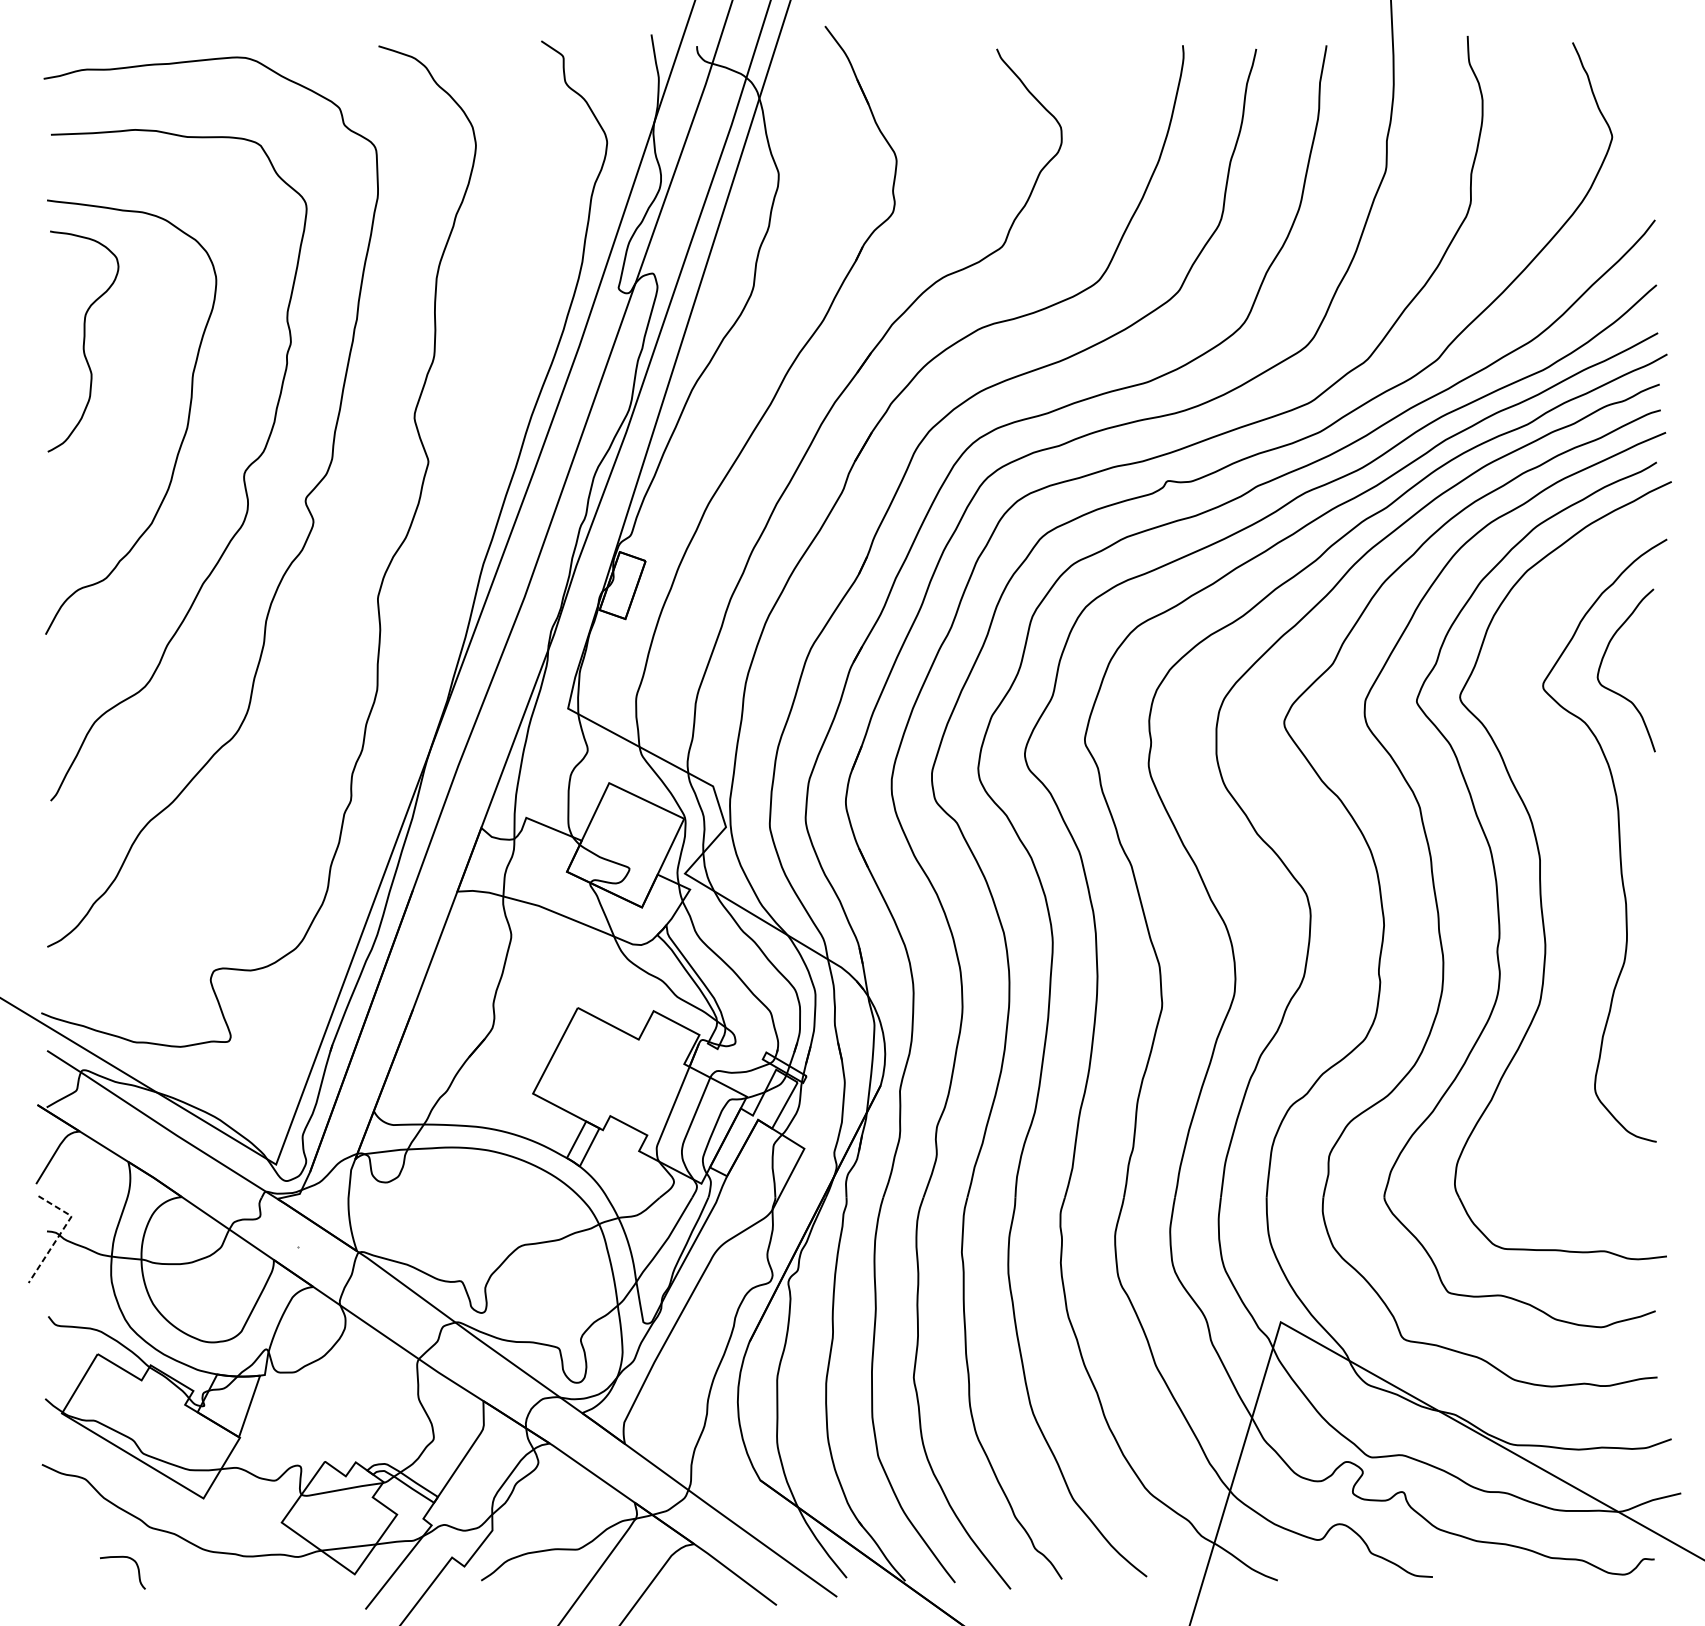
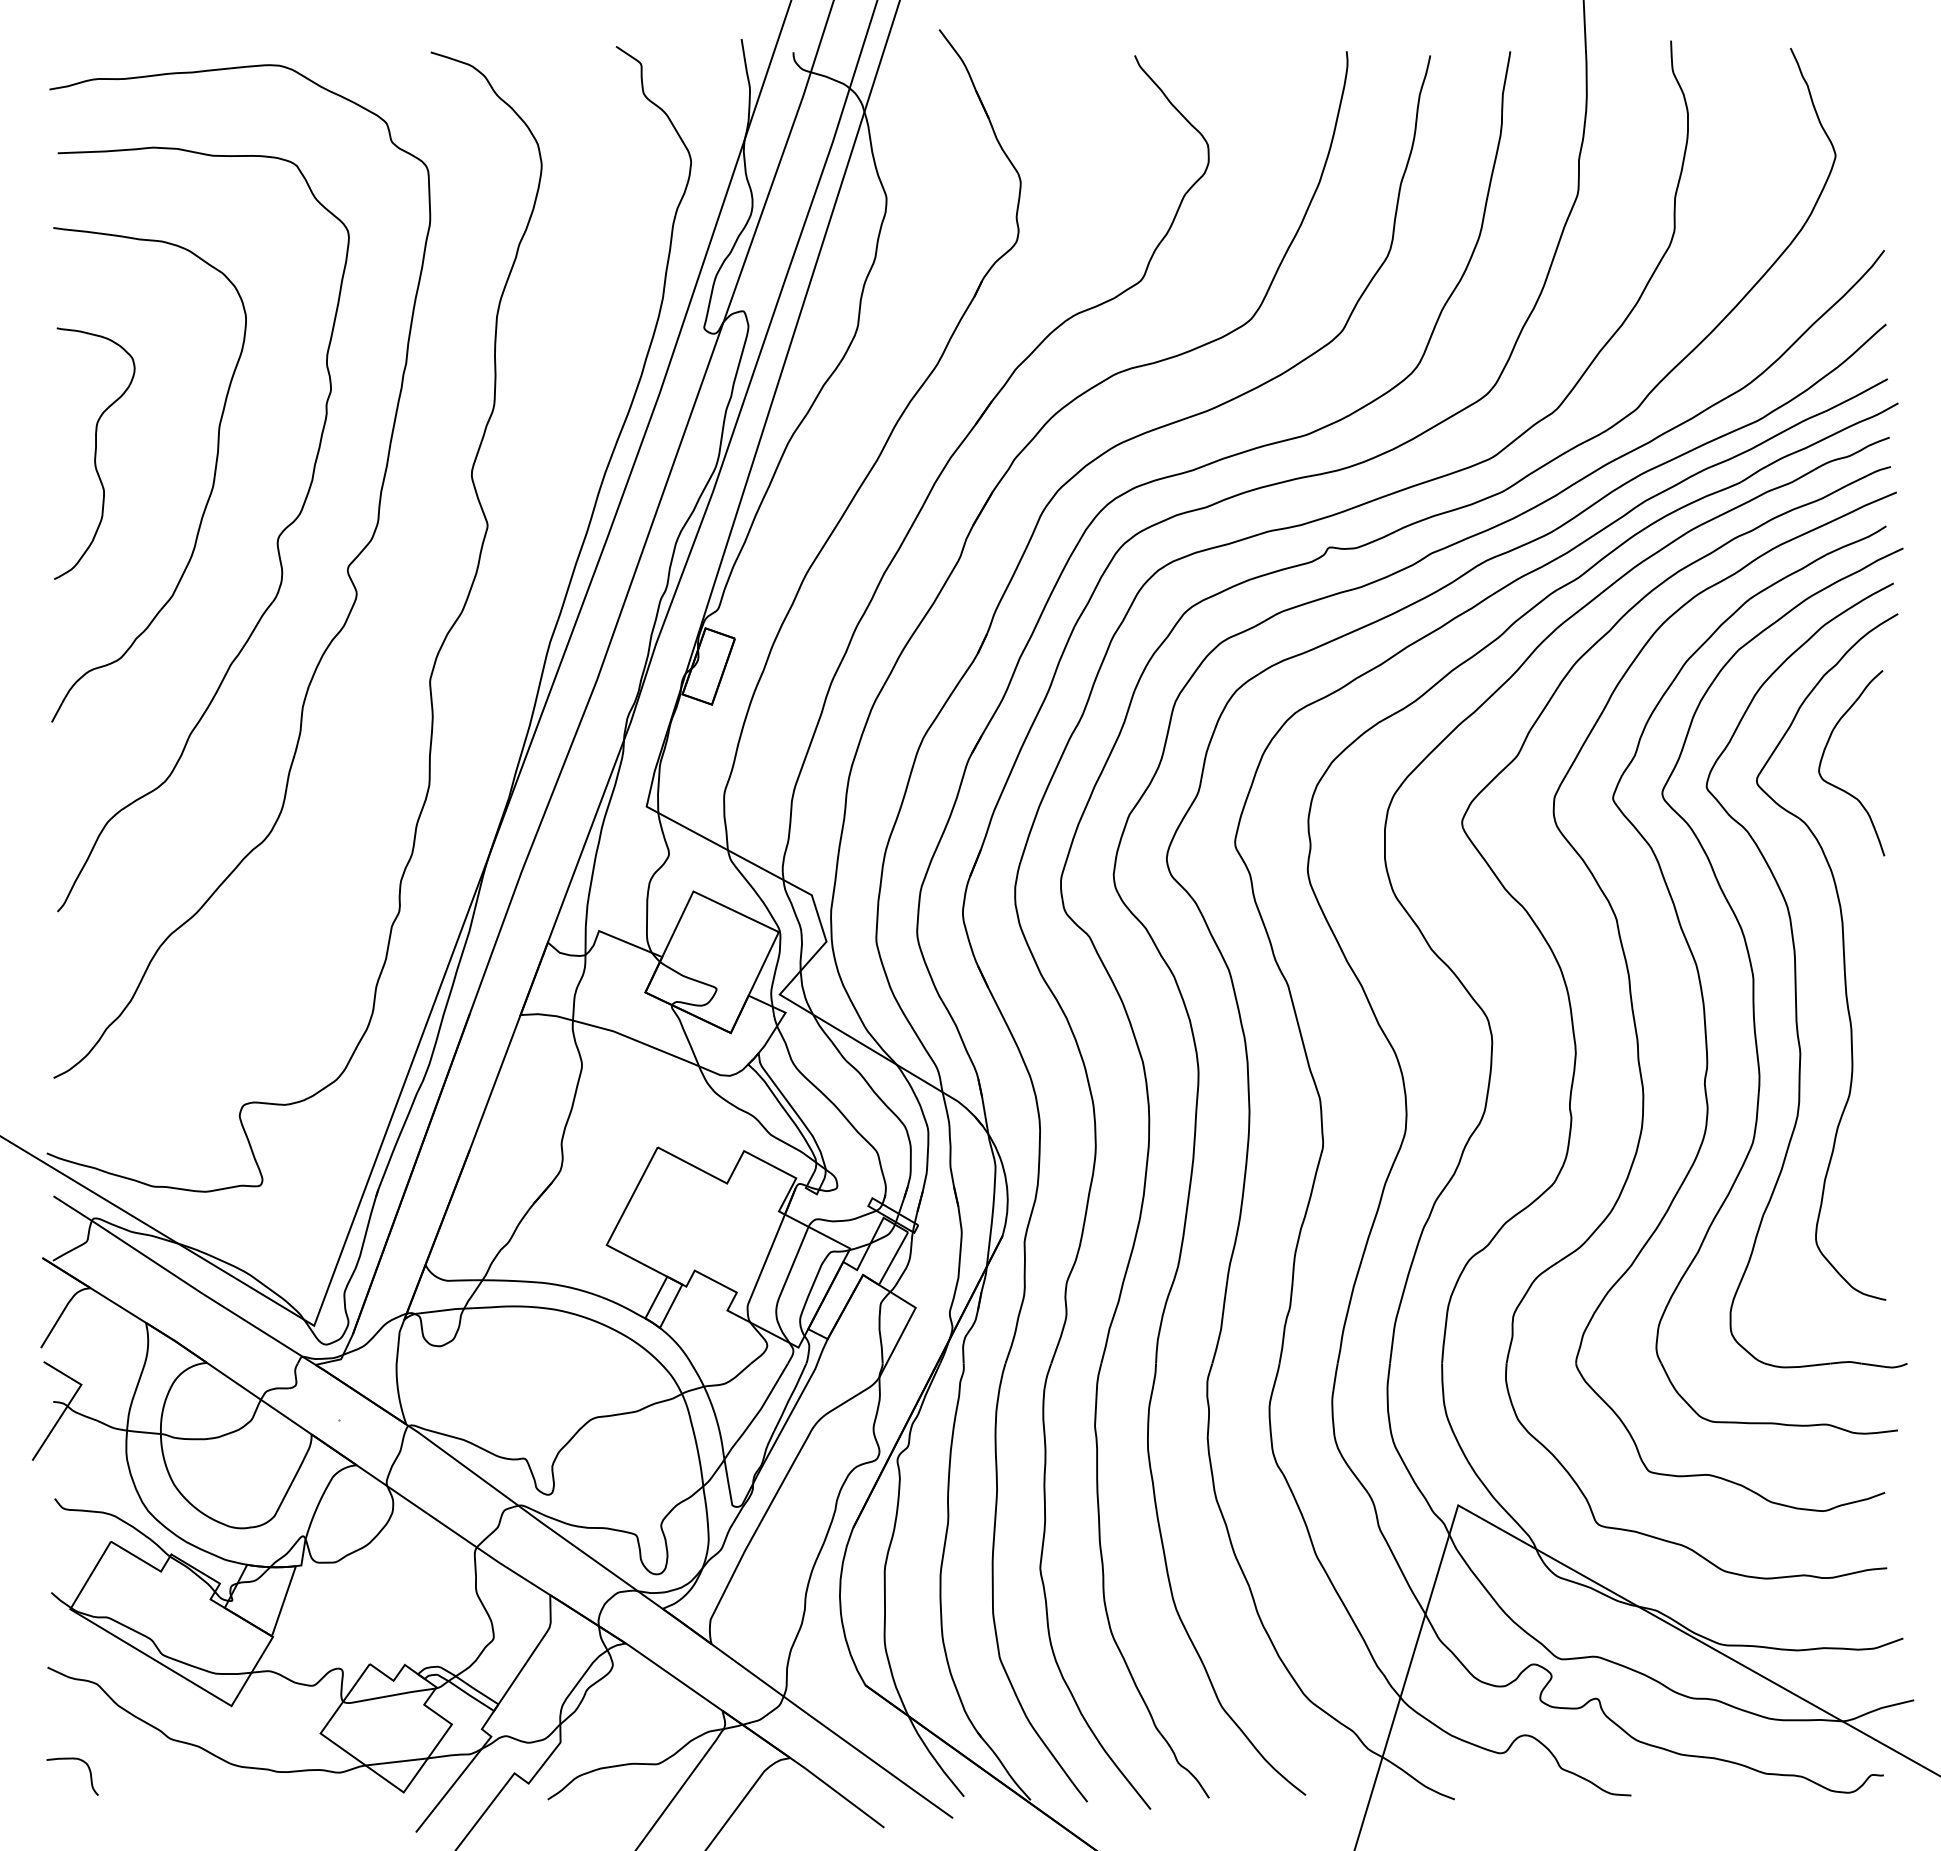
curve: (83, 341) -> (94, 453), moved
part: (1577, 856) -> (1796, 975), added
line: (61, 1232) -> (69, 1403), dashed -> solid
curve: (122, 1557) -> (72, 1759), moved

